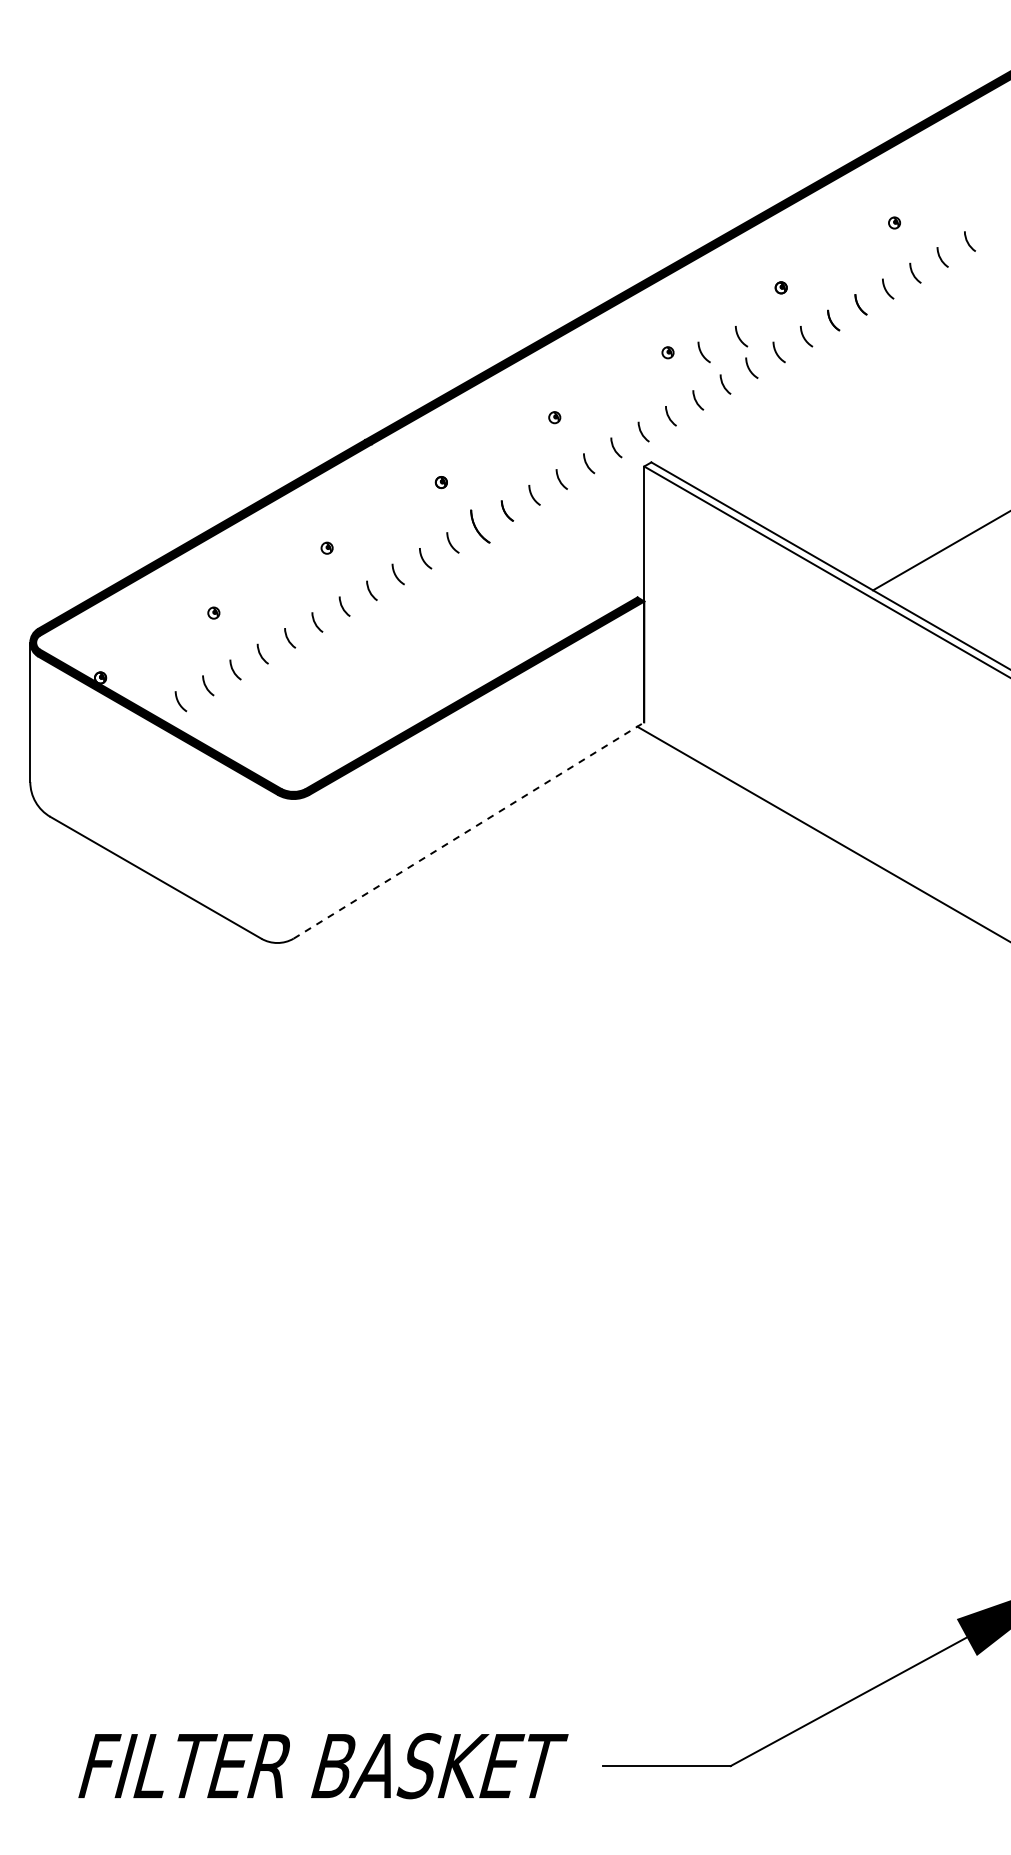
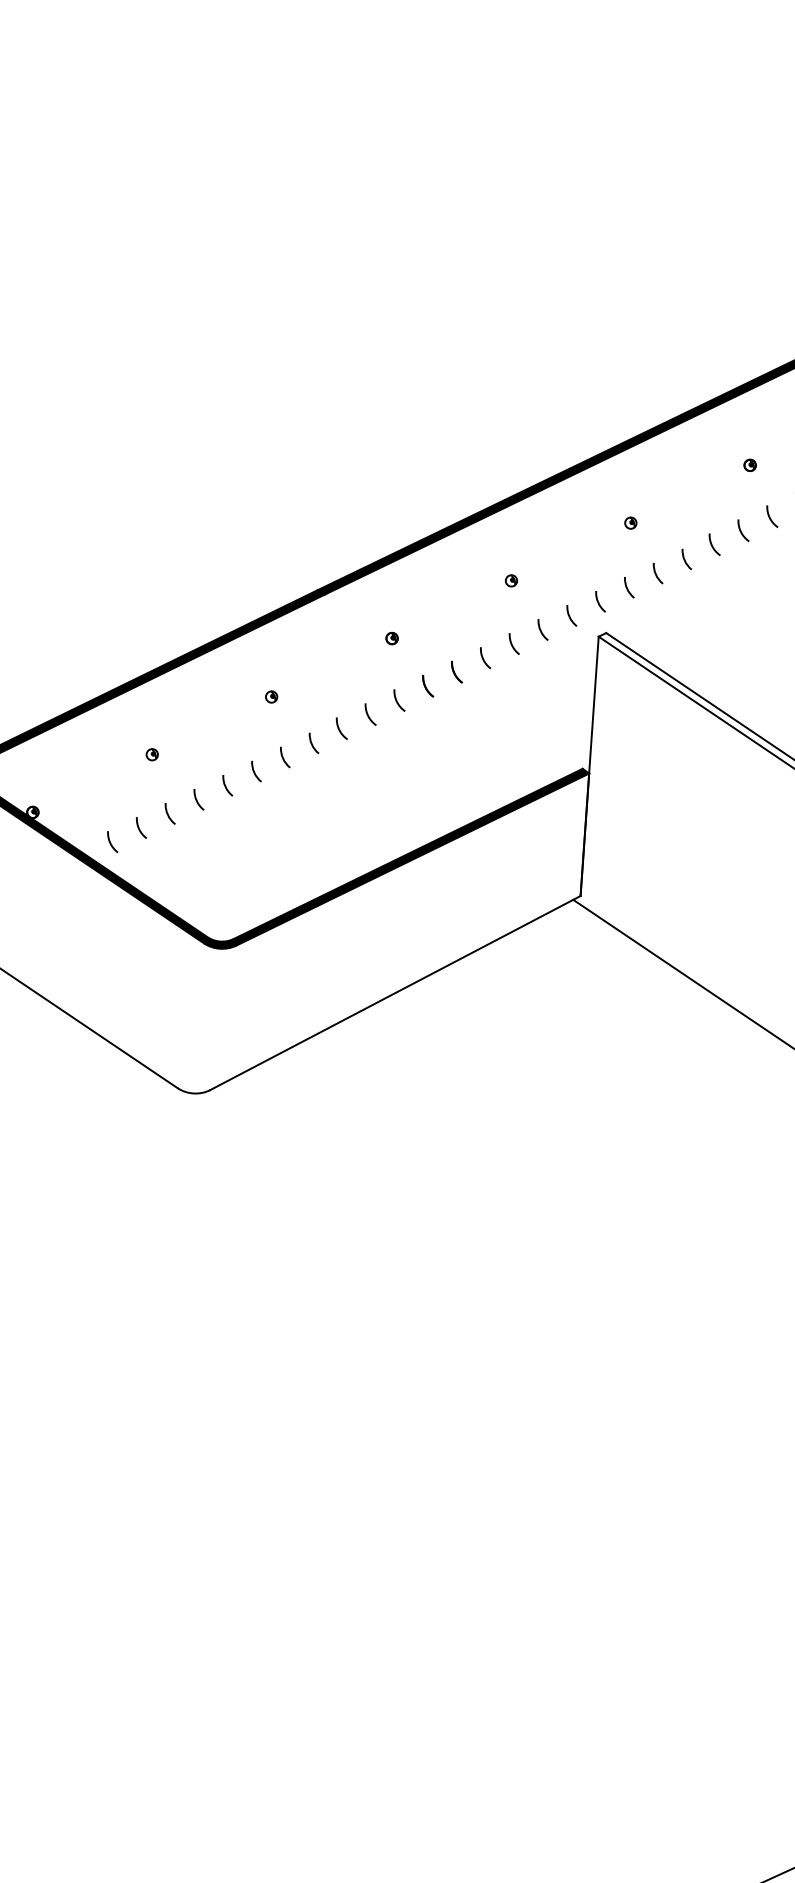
arc: (739, 336) -> (704, 511), removed
arc: (702, 352) -> (665, 525), removed
part: (479, 526) -> (427, 685), size x0.62
line: (468, 830) -> (394, 993), dashed -> solid

